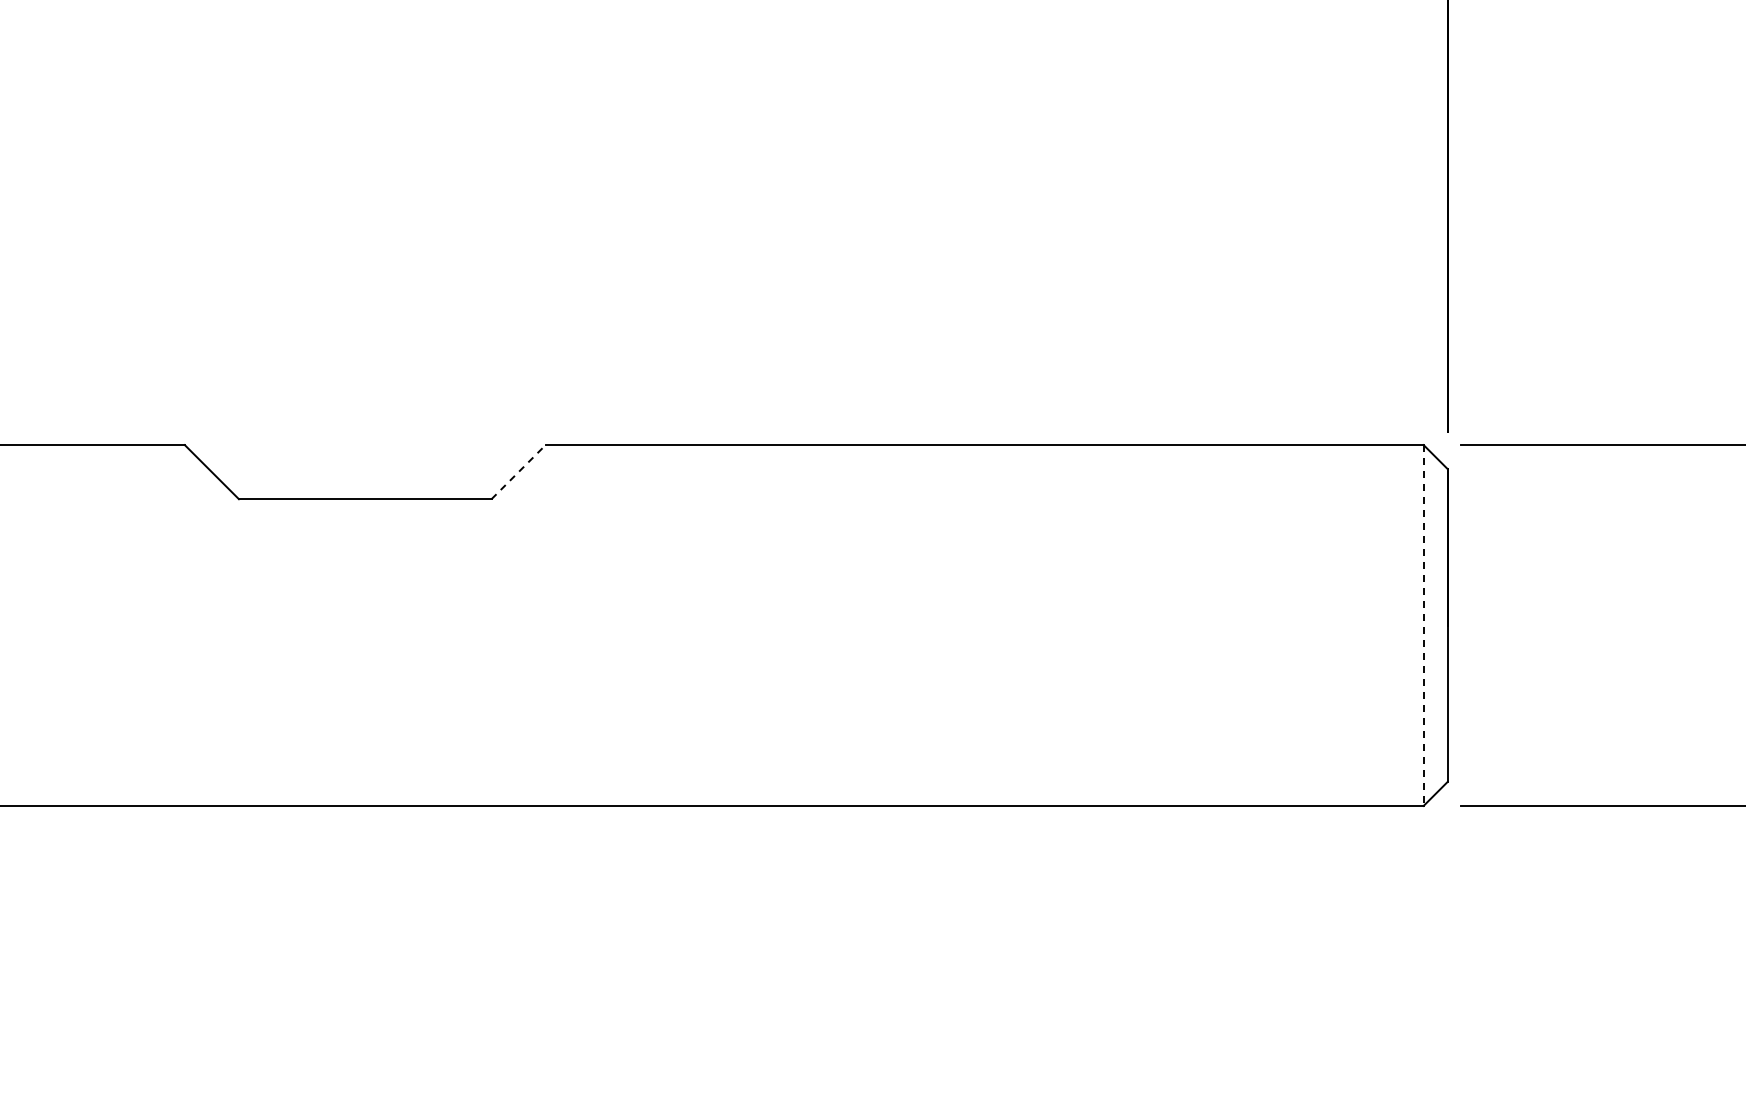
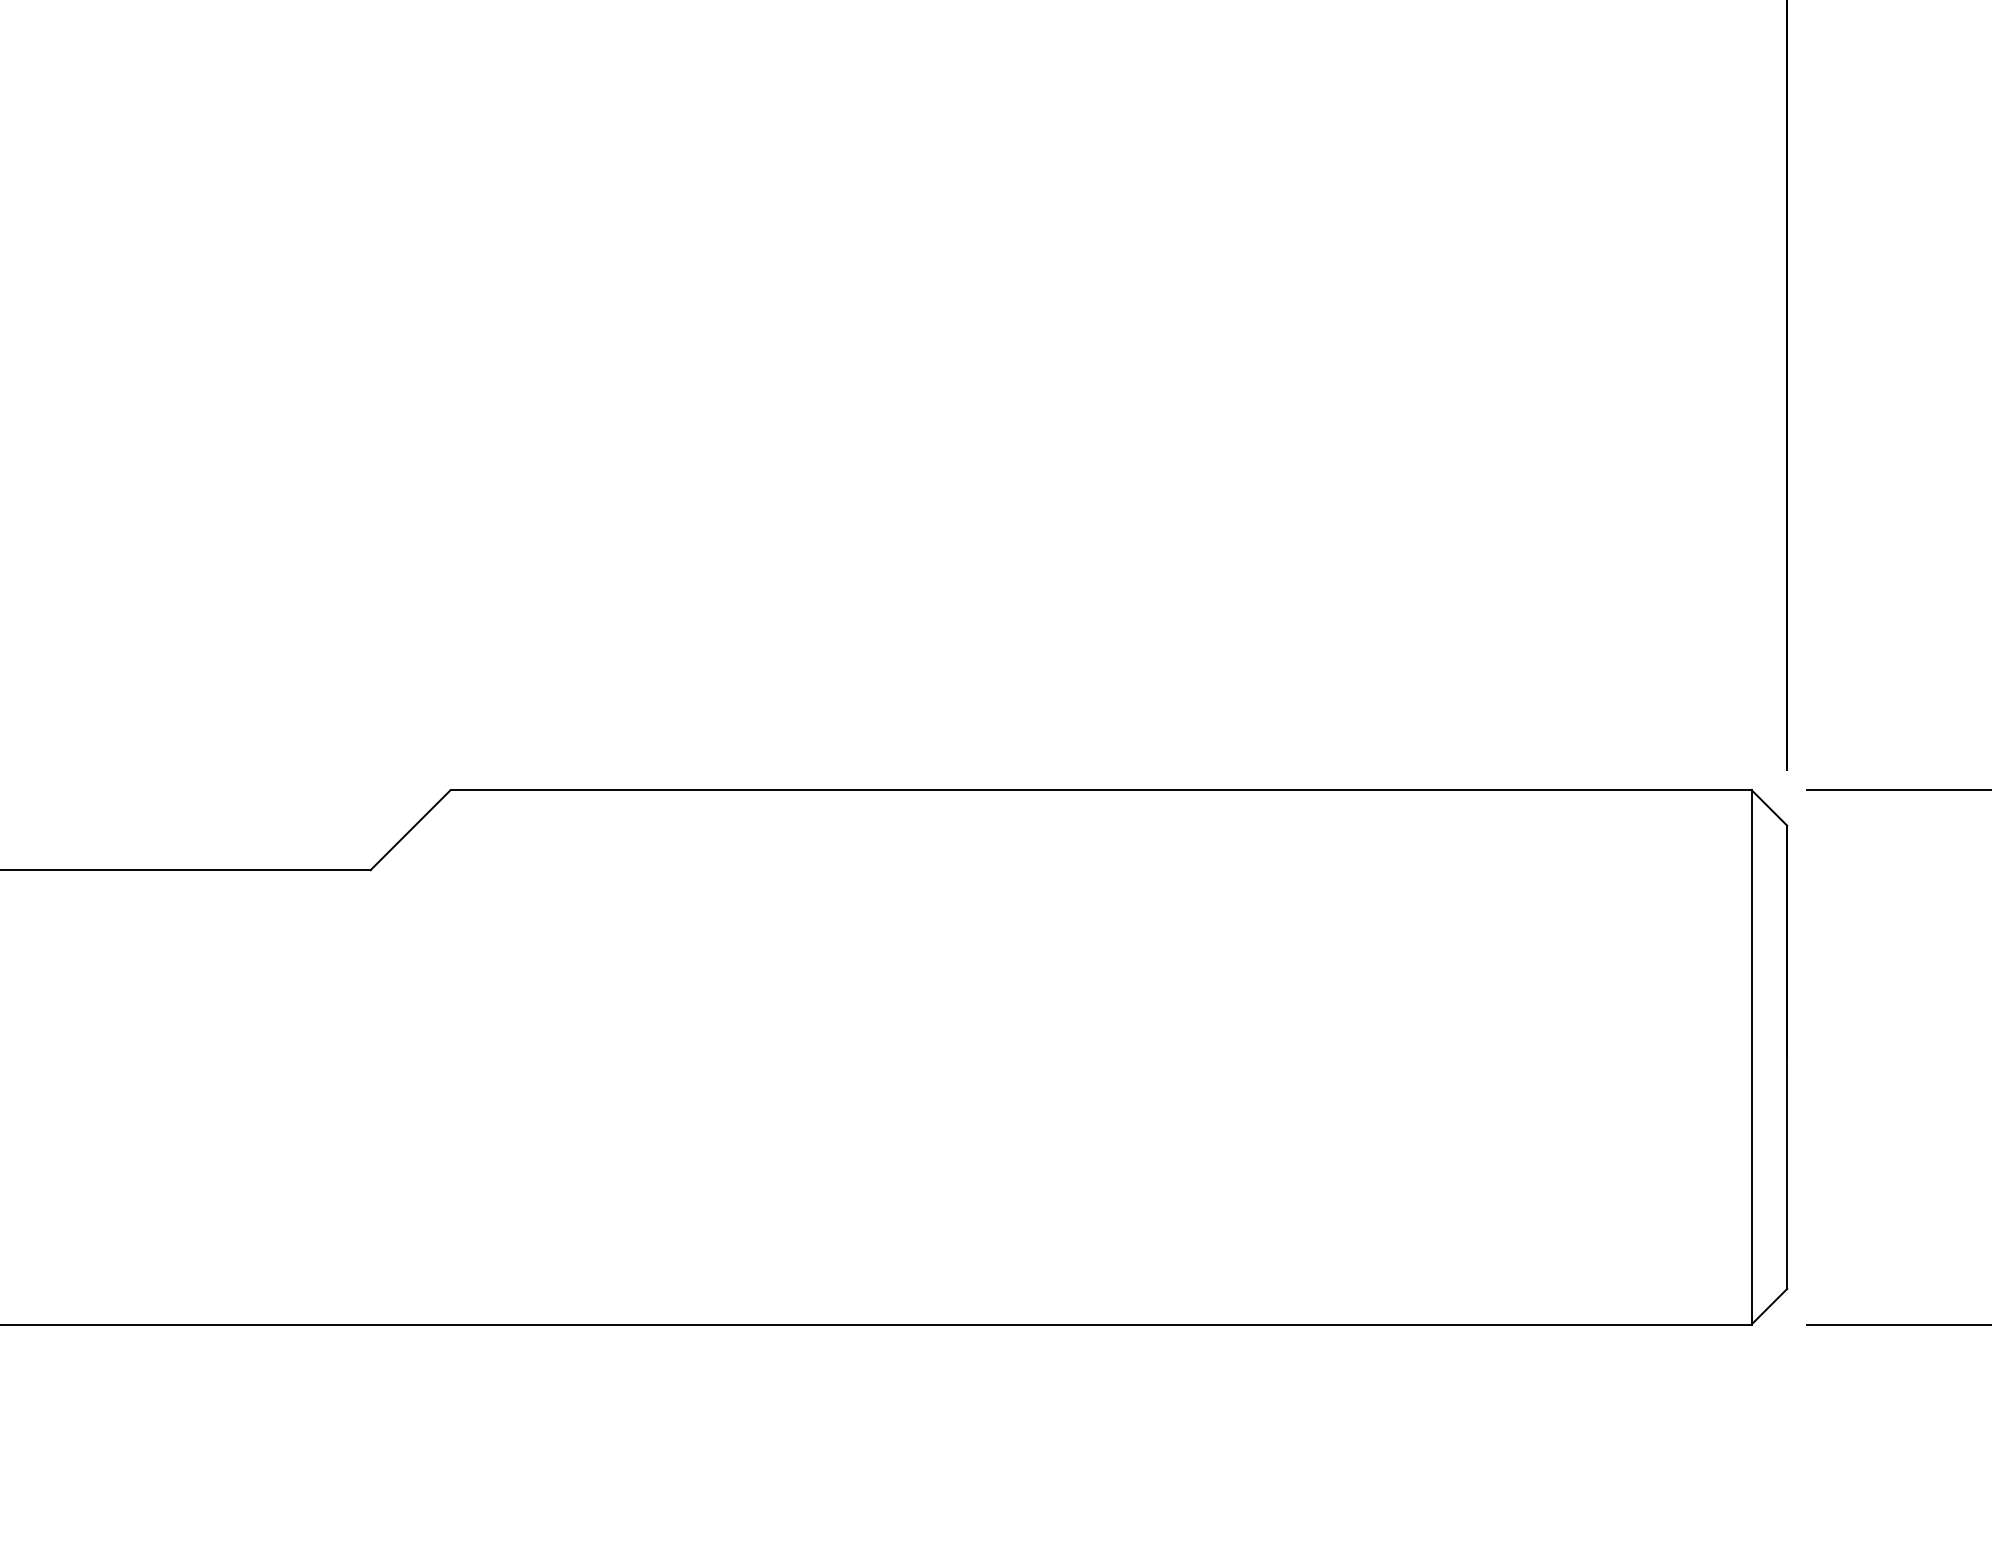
line: (518, 471) -> (410, 829), dashed -> solid
line: (1423, 626) -> (1751, 1058), dashed -> solid

